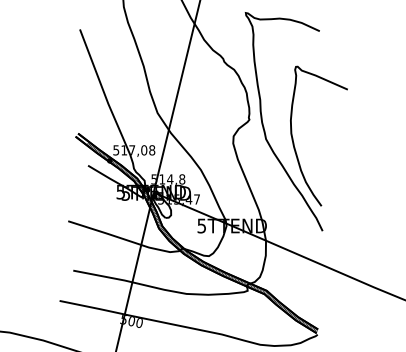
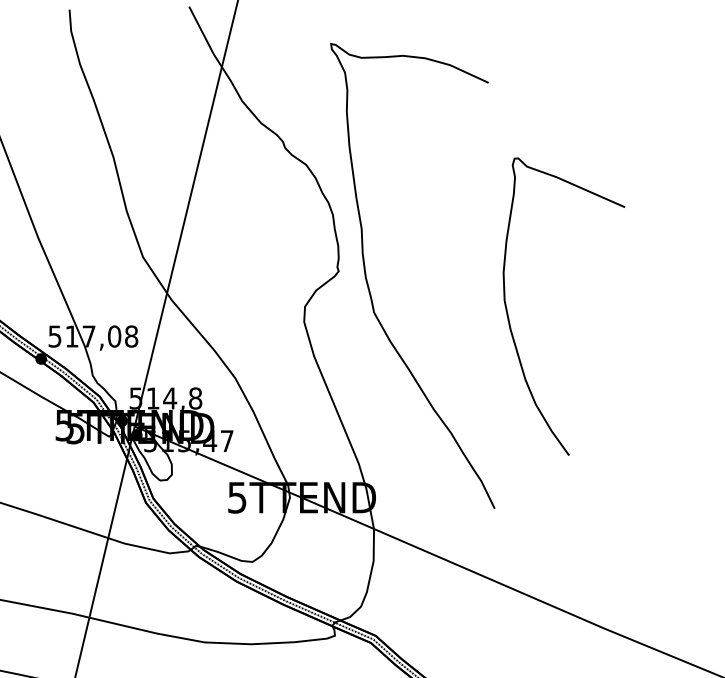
curve: (294, 142) -> (511, 319), moved

